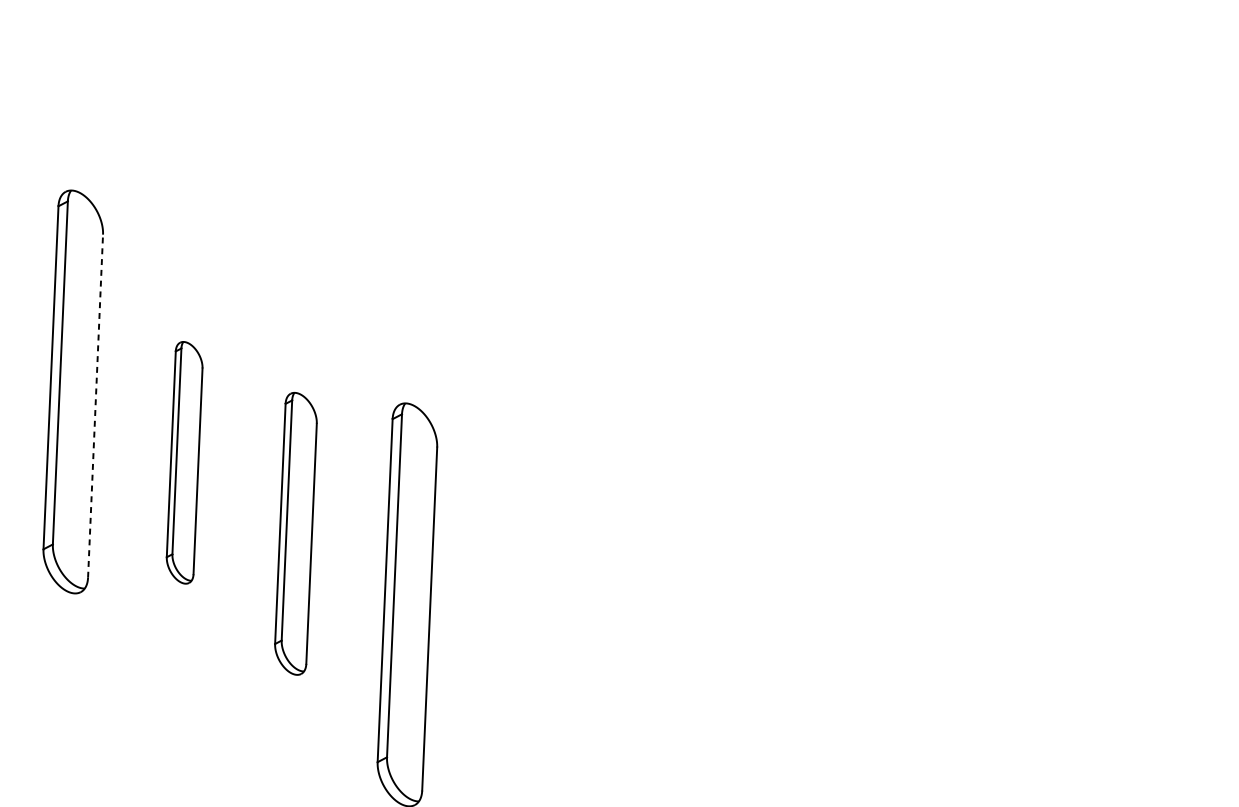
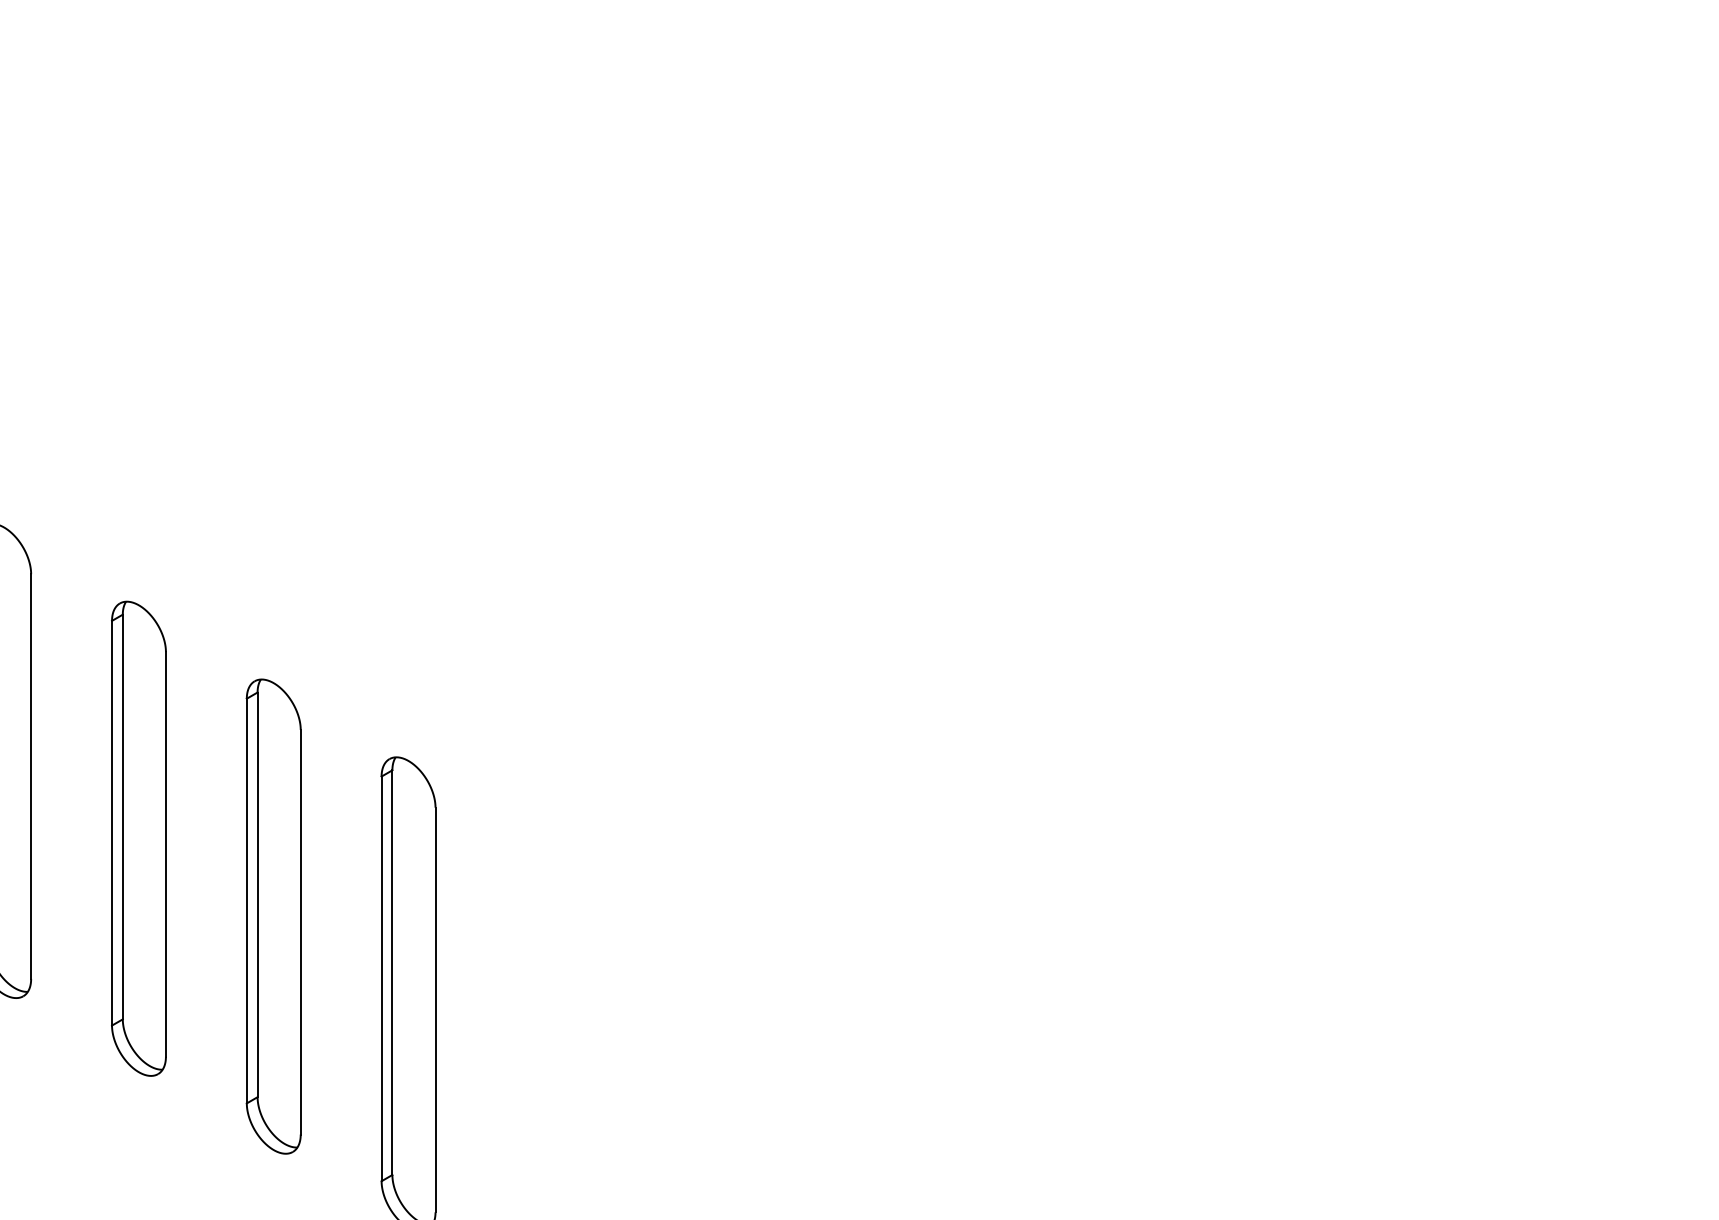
line: (95, 406) -> (31, 776), dashed -> solid
part: (184, 462) -> (138, 838), size x1.67
part: (295, 533) -> (273, 916), size x1.43

